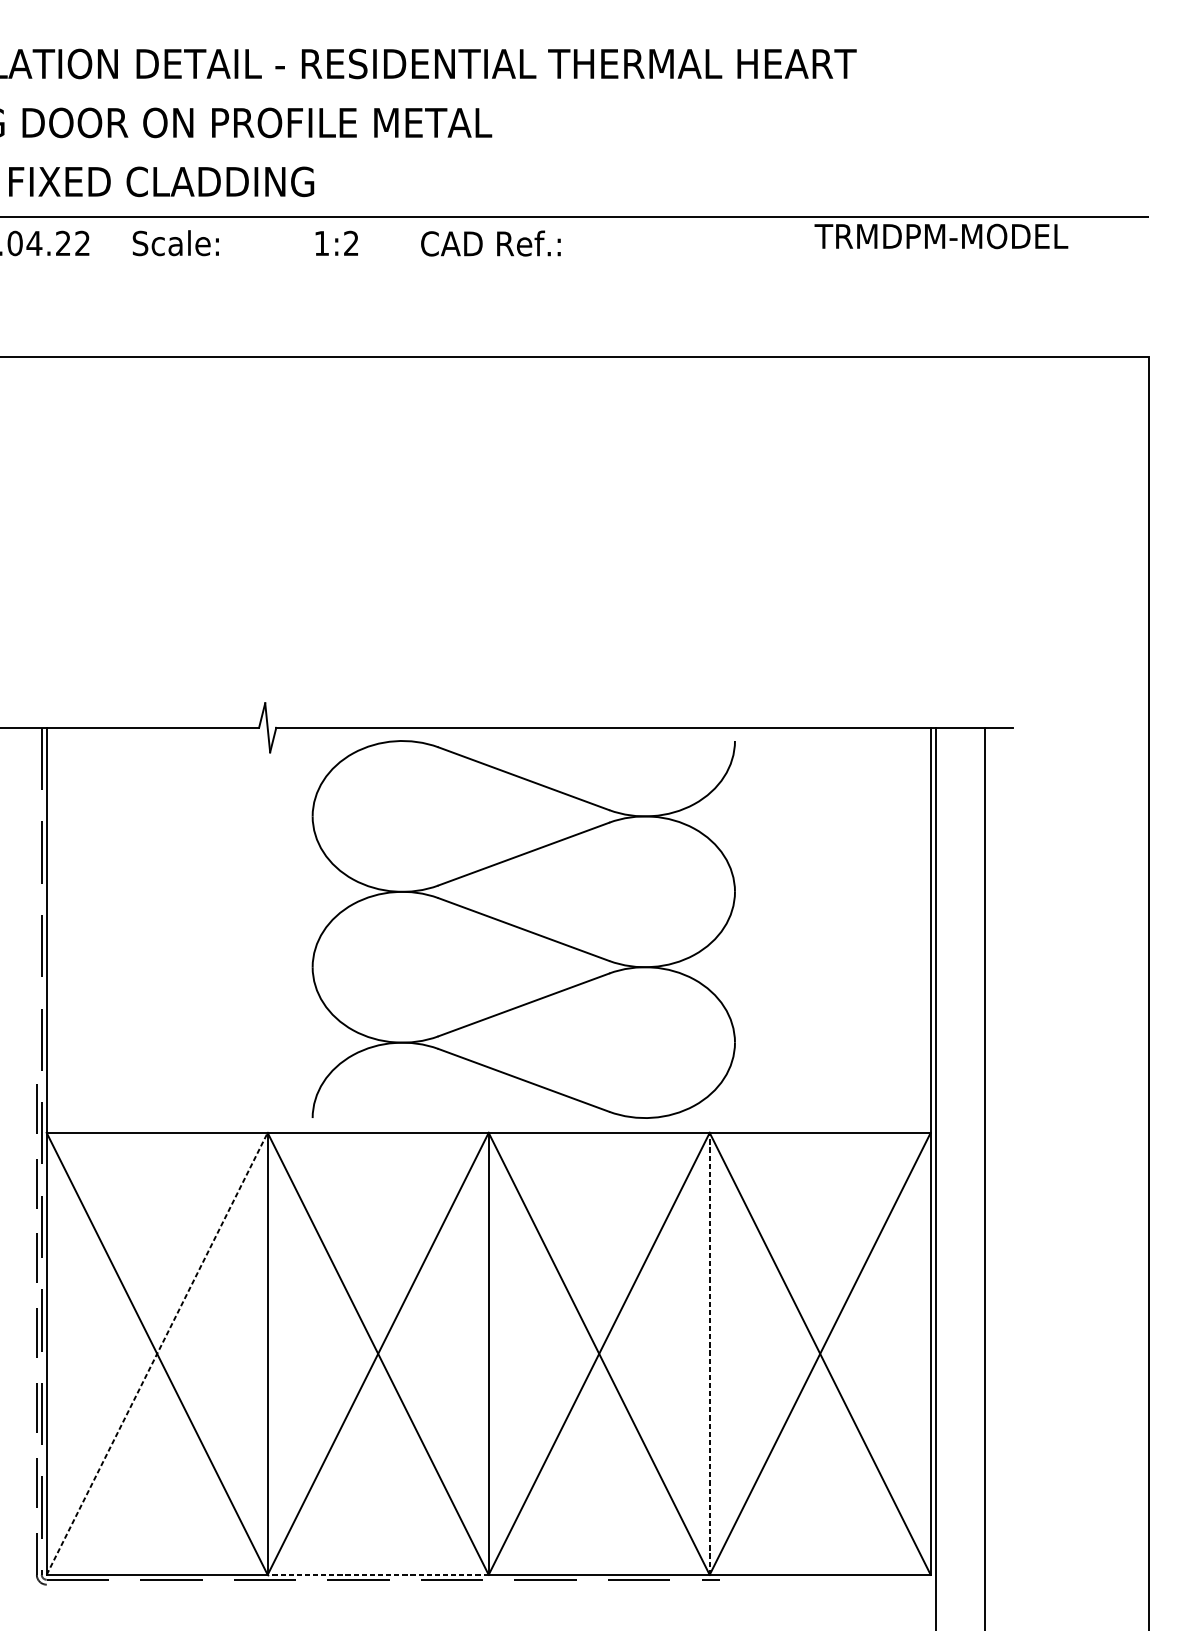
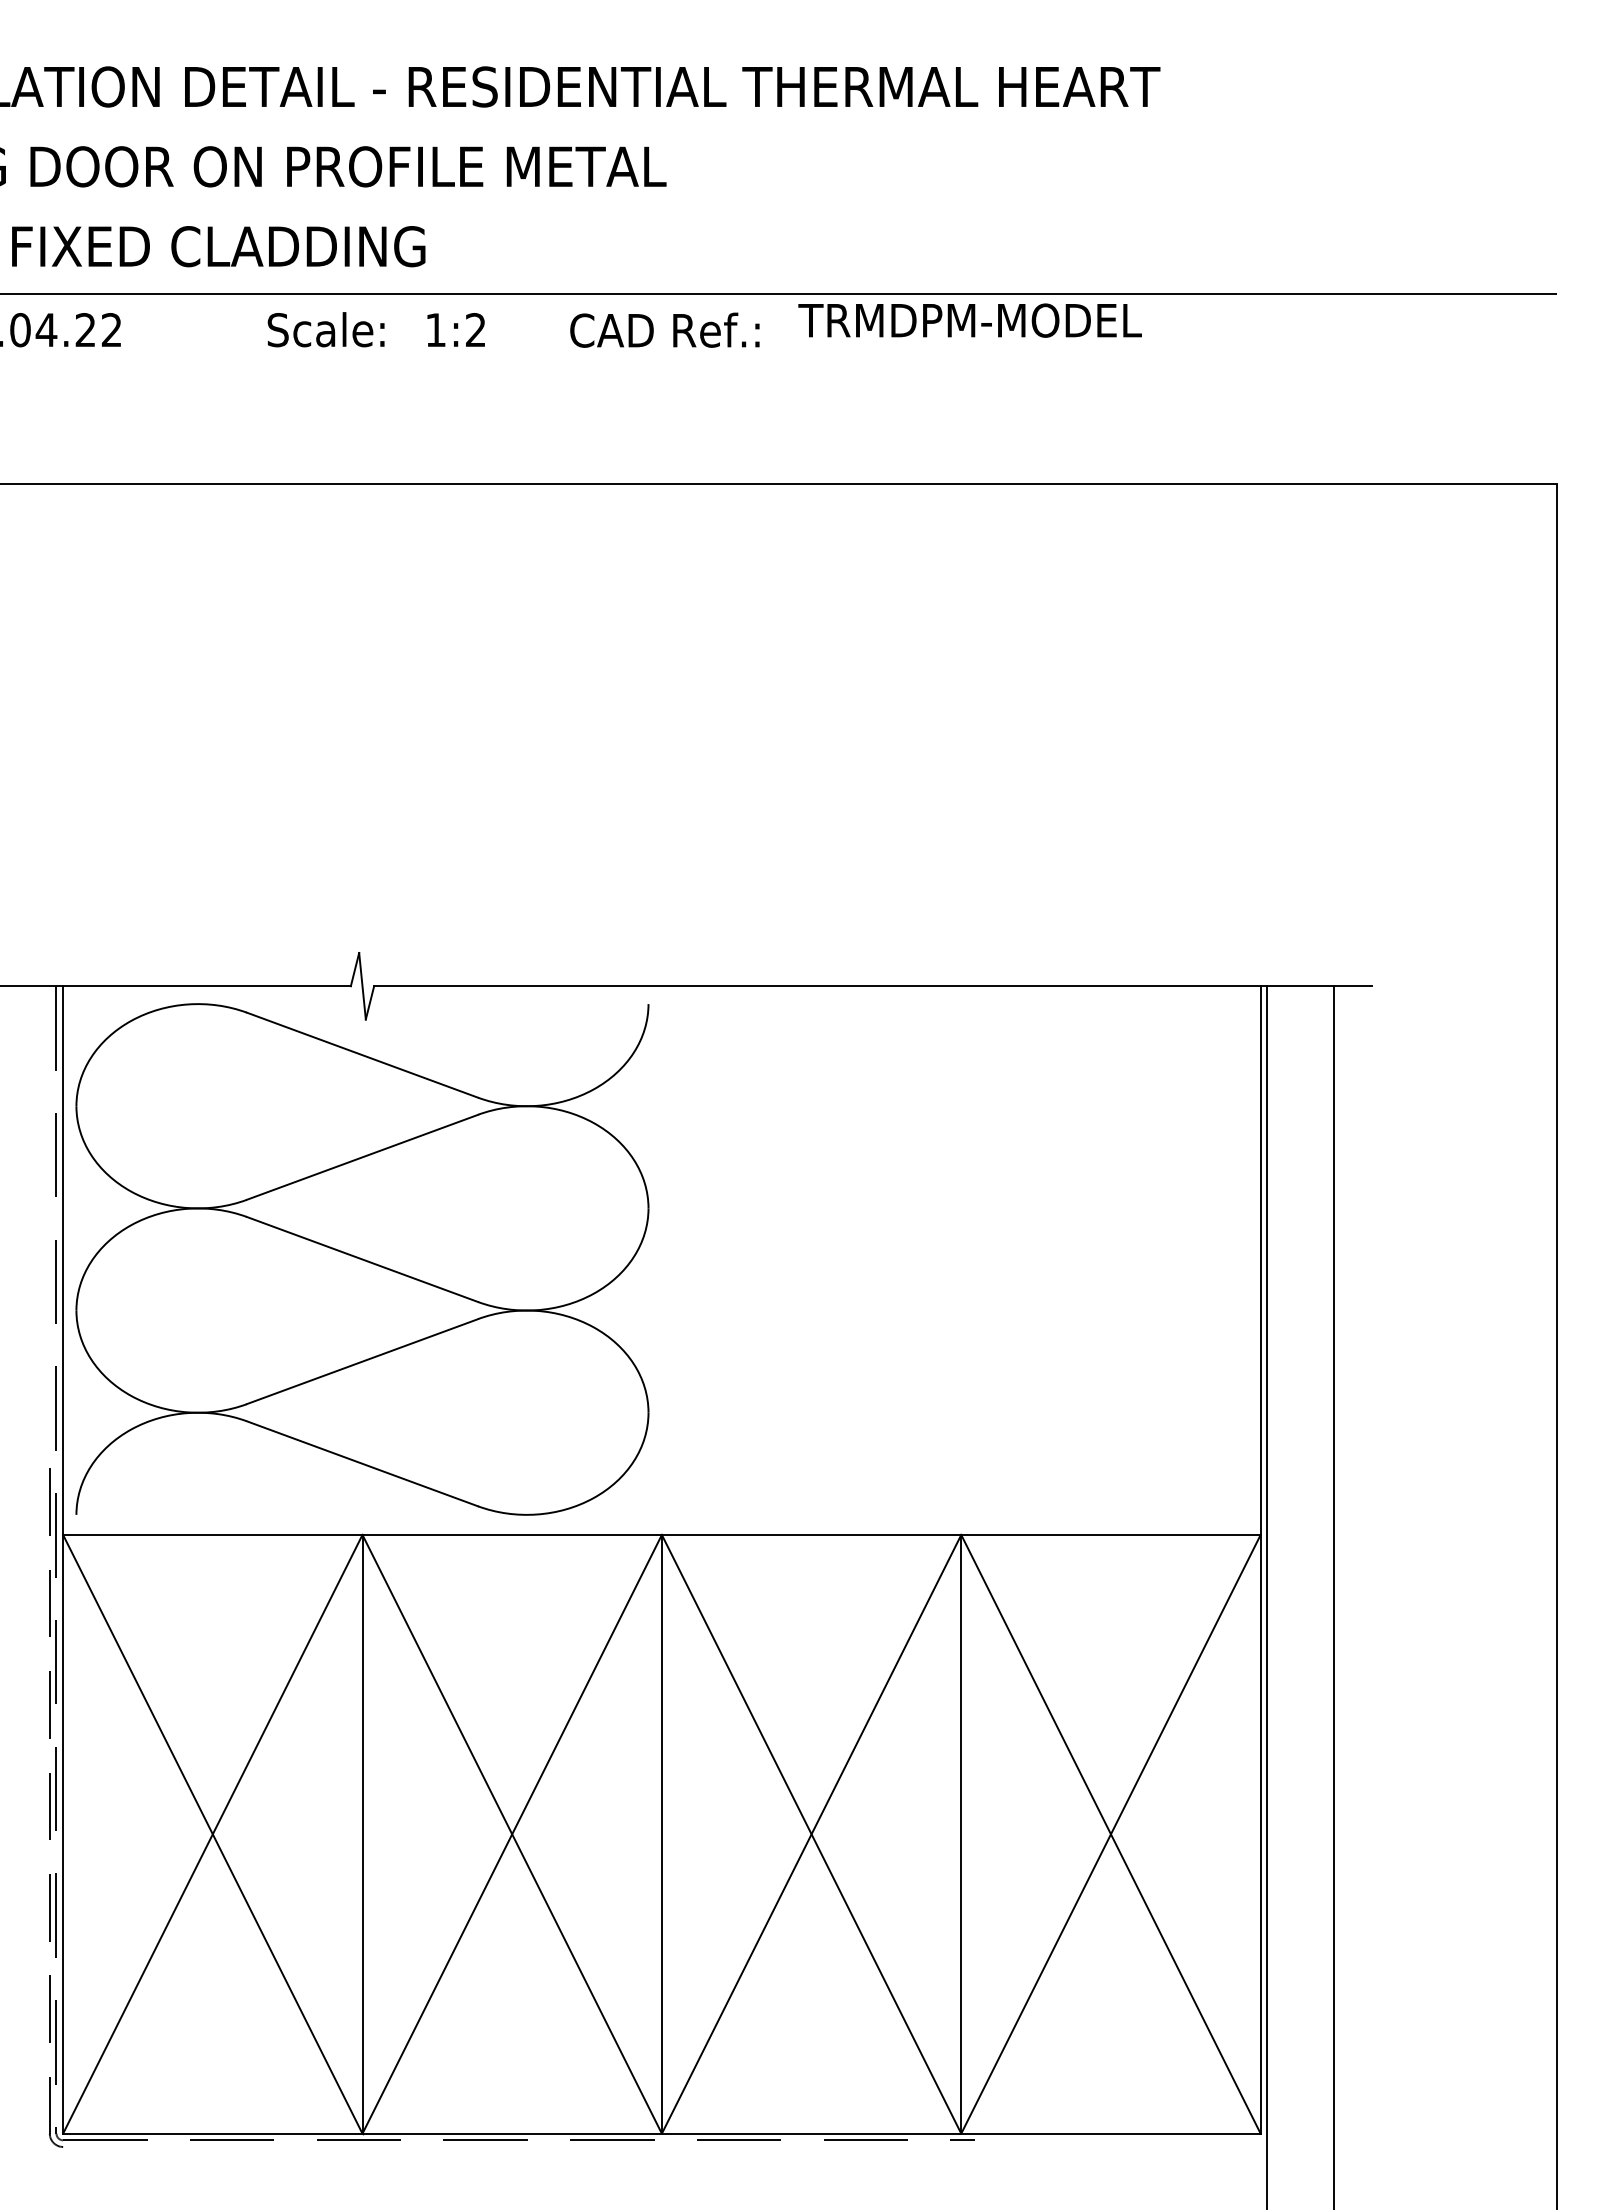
text: (940, 236) -> (969, 320), moved
text: (175, 243) -> (325, 329), moved
part: (523, 929) -> (362, 1259), moved
line: (709, 1353) -> (961, 1833), dashed -> solid
line: (156, 1354) -> (212, 1834), dashed -> solid
line: (378, 1574) -> (512, 2133), dashed -> solid

